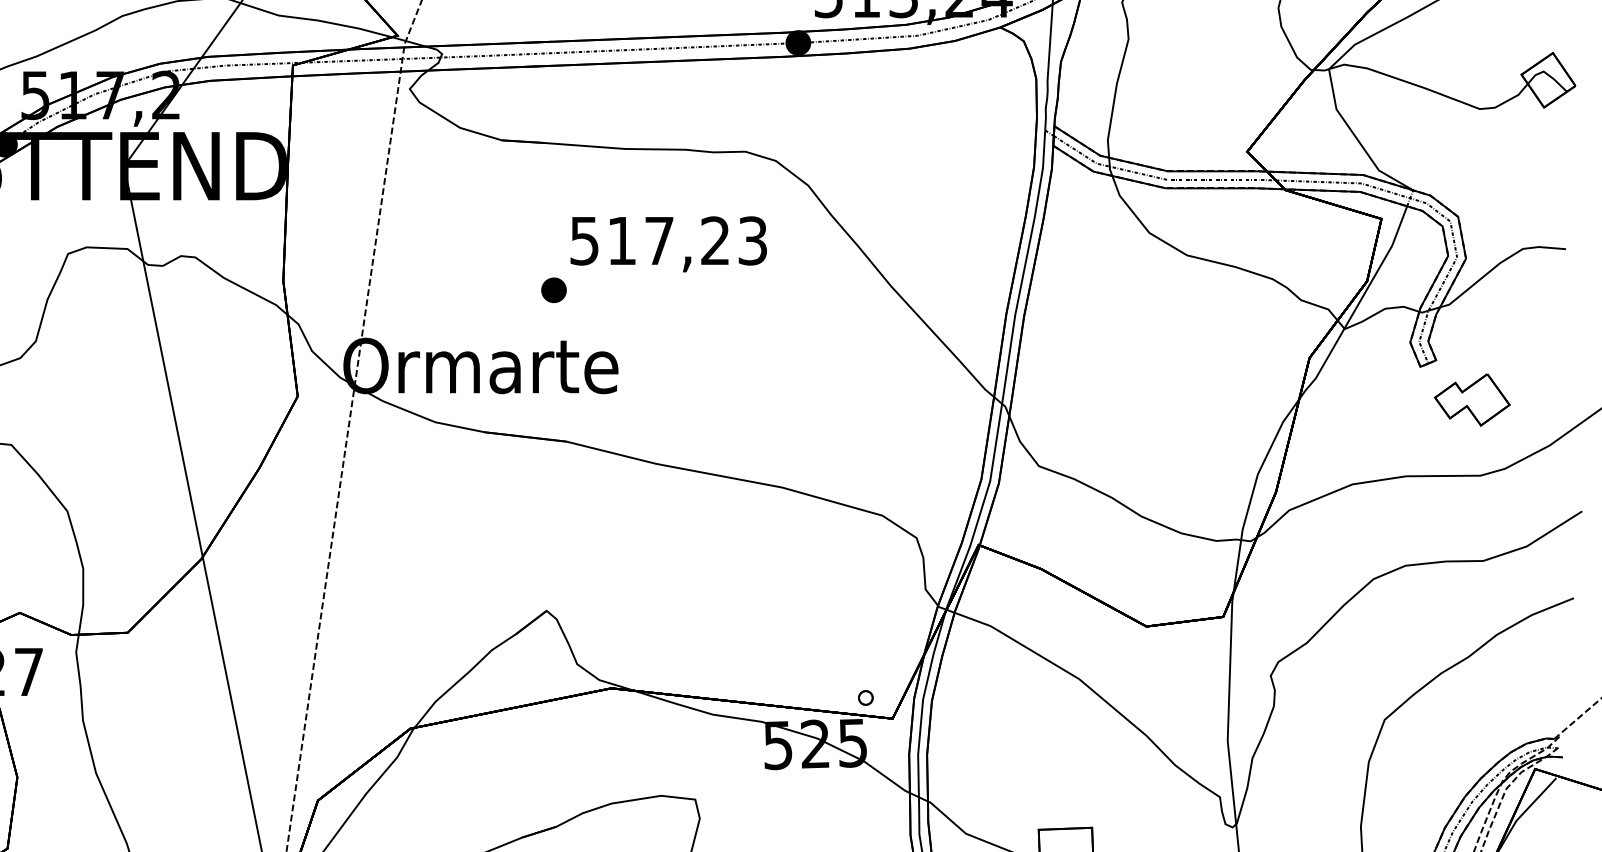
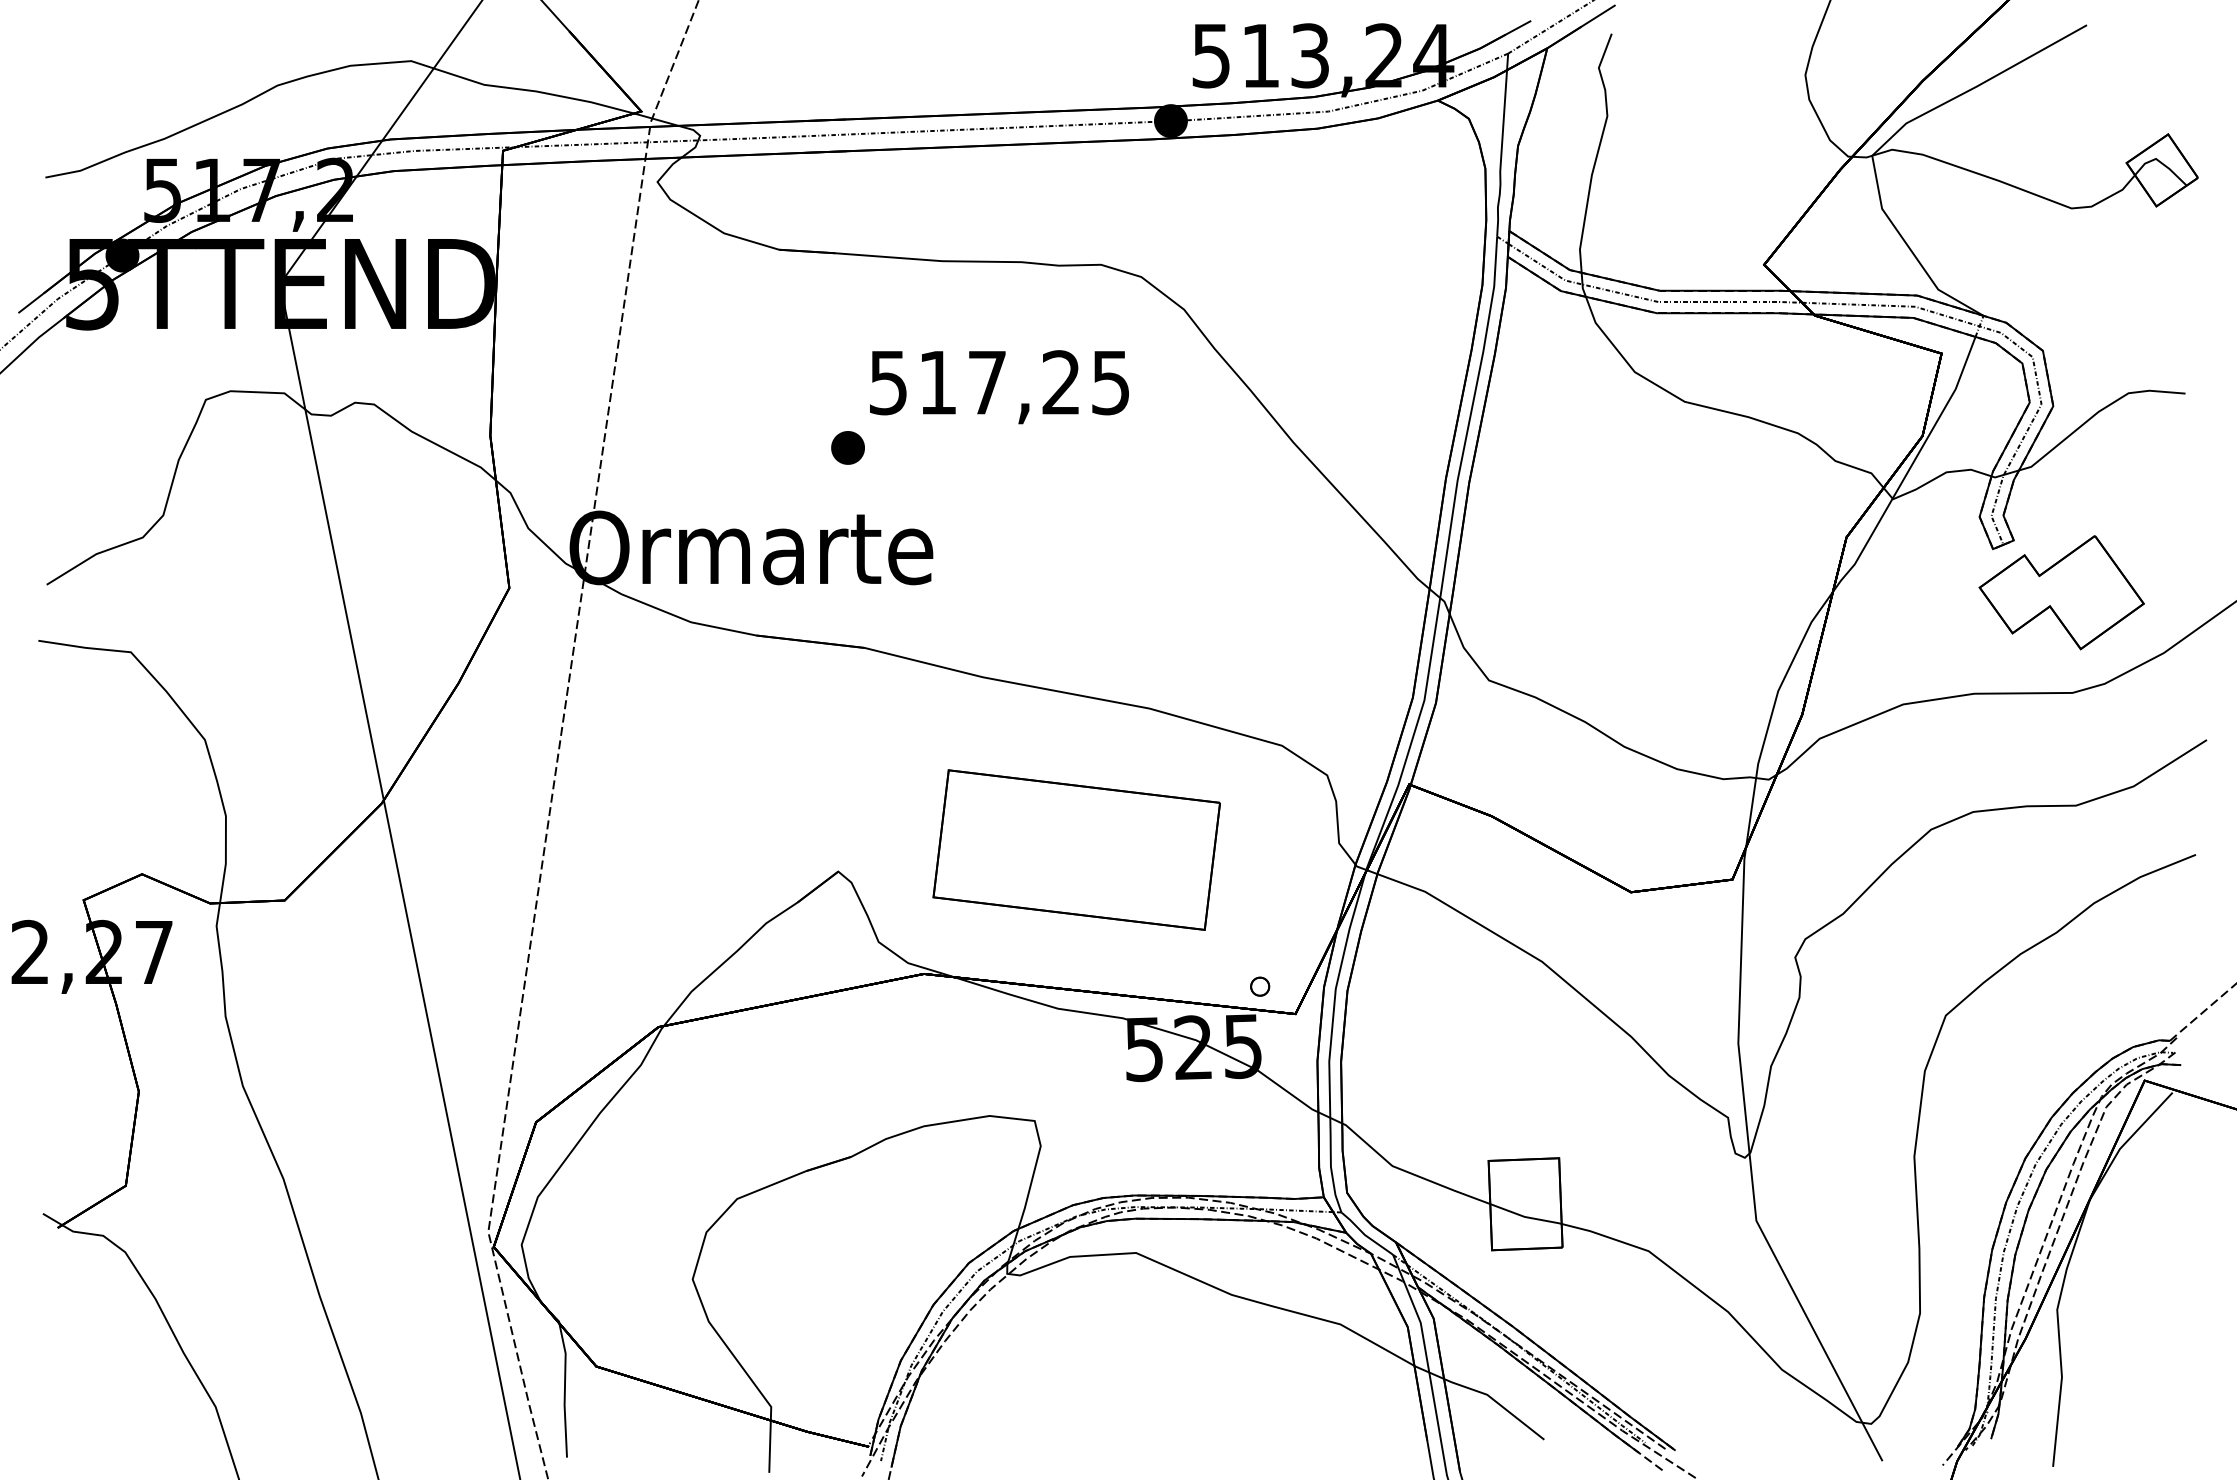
text: (752, 240) -> (1110, 382), 517,23 -> 517,25
part: (1472, 399) -> (2061, 592), size x1.67
part: (726, 594) -> (1076, 849), added

